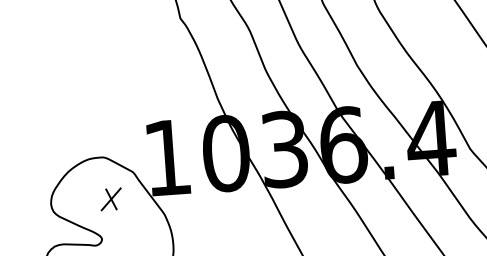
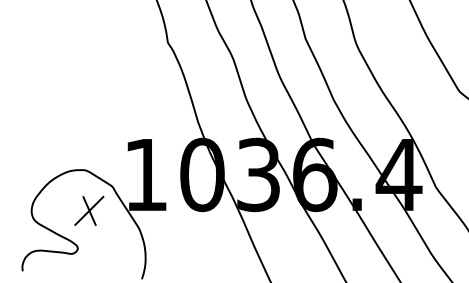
part: (111, 199) -> (89, 210), size x1.43

